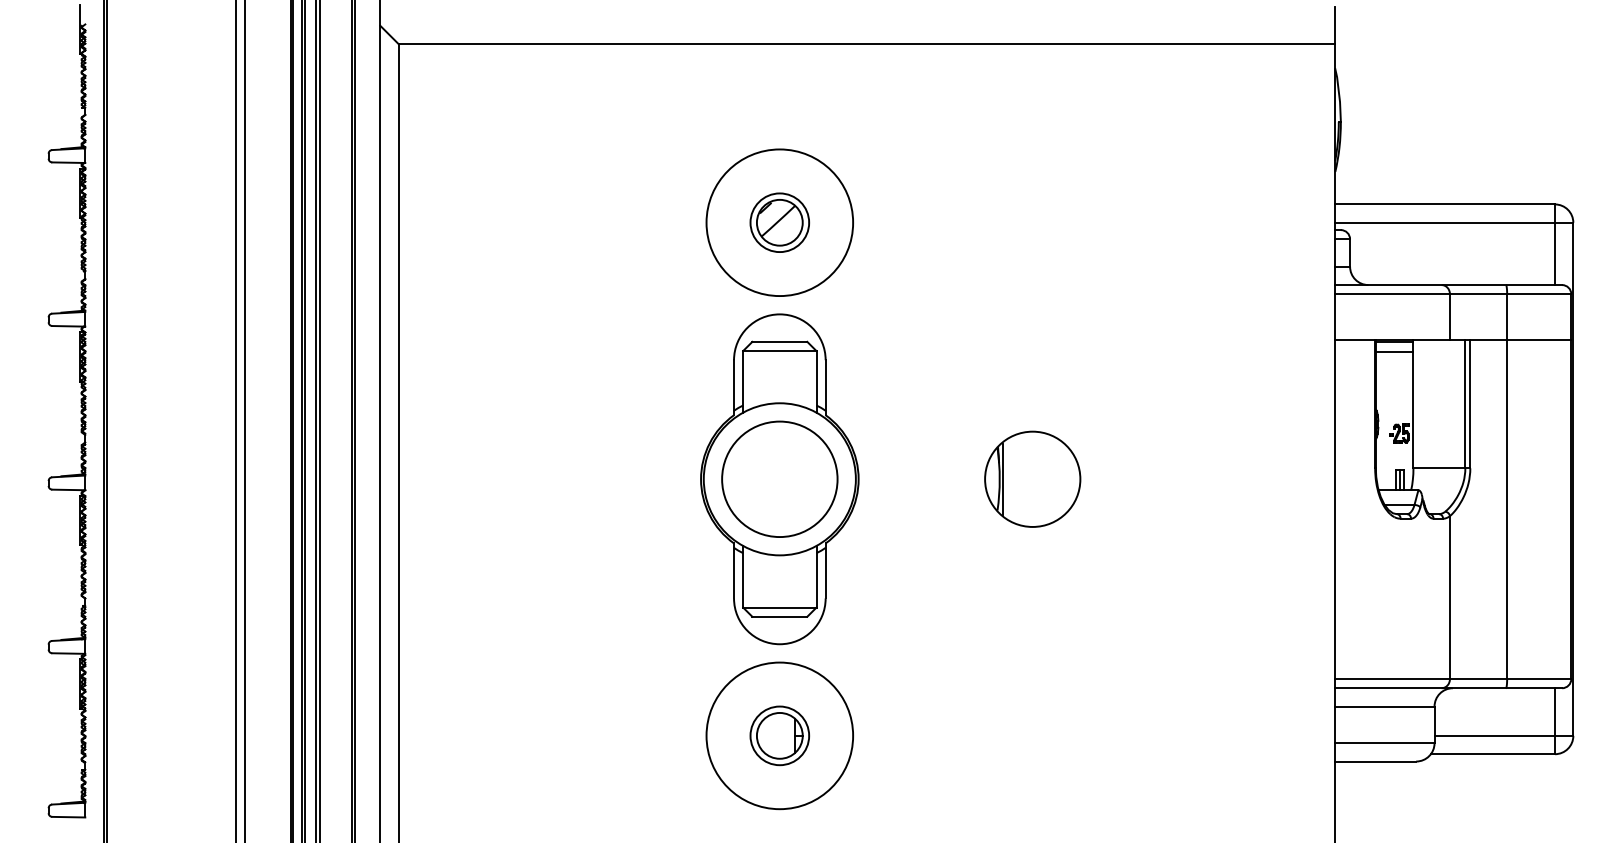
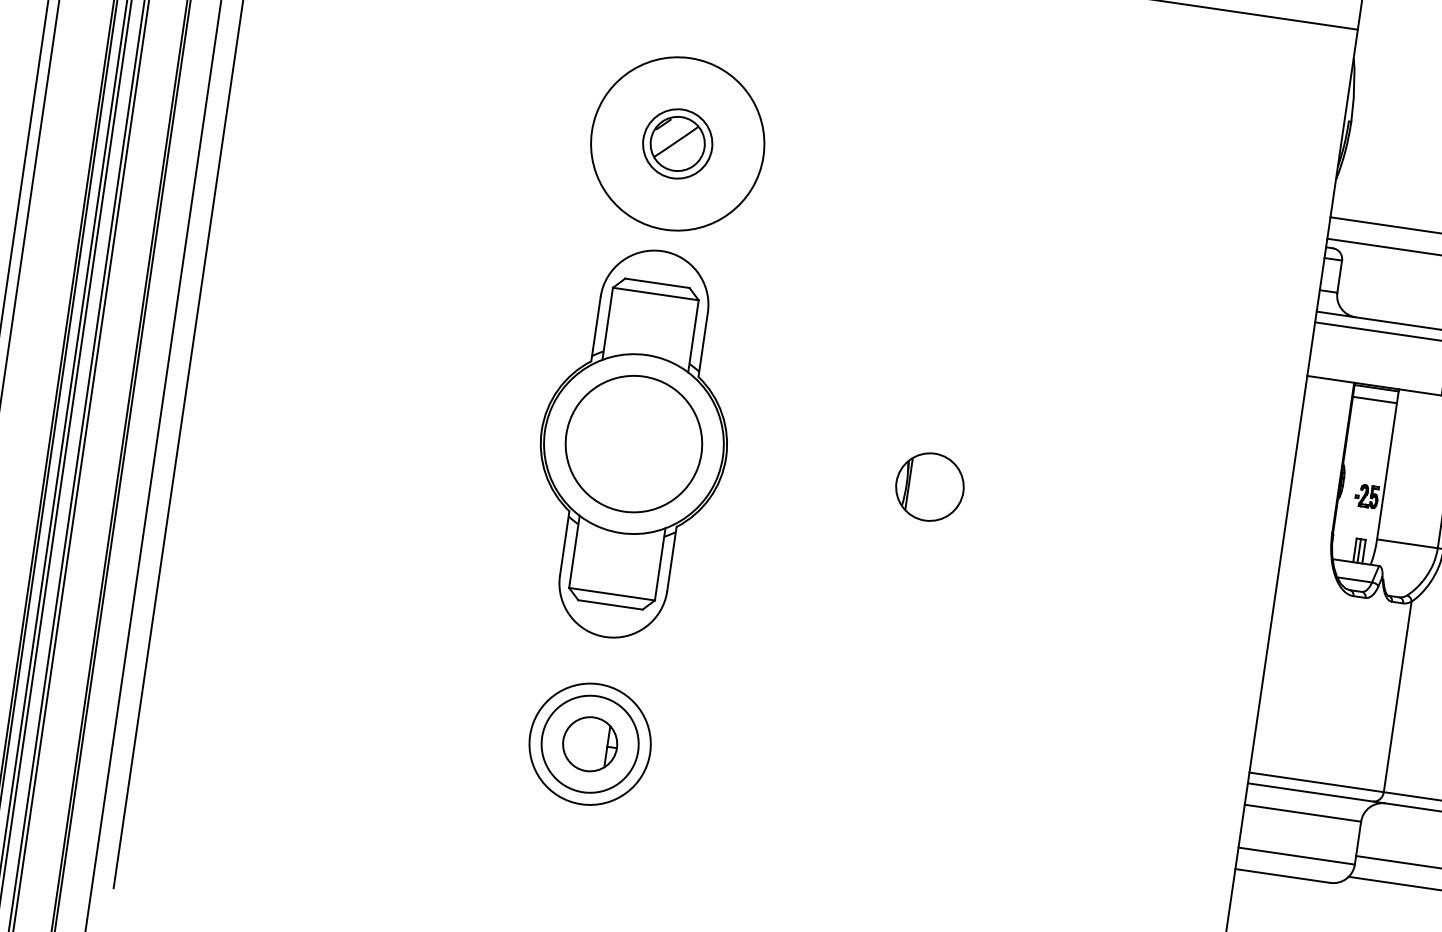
part: (1032, 478) -> (929, 486), size x0.6
circle: (779, 735) -> (589, 743), size x0.7
circle: (779, 735) -> (589, 743), size x1.4

